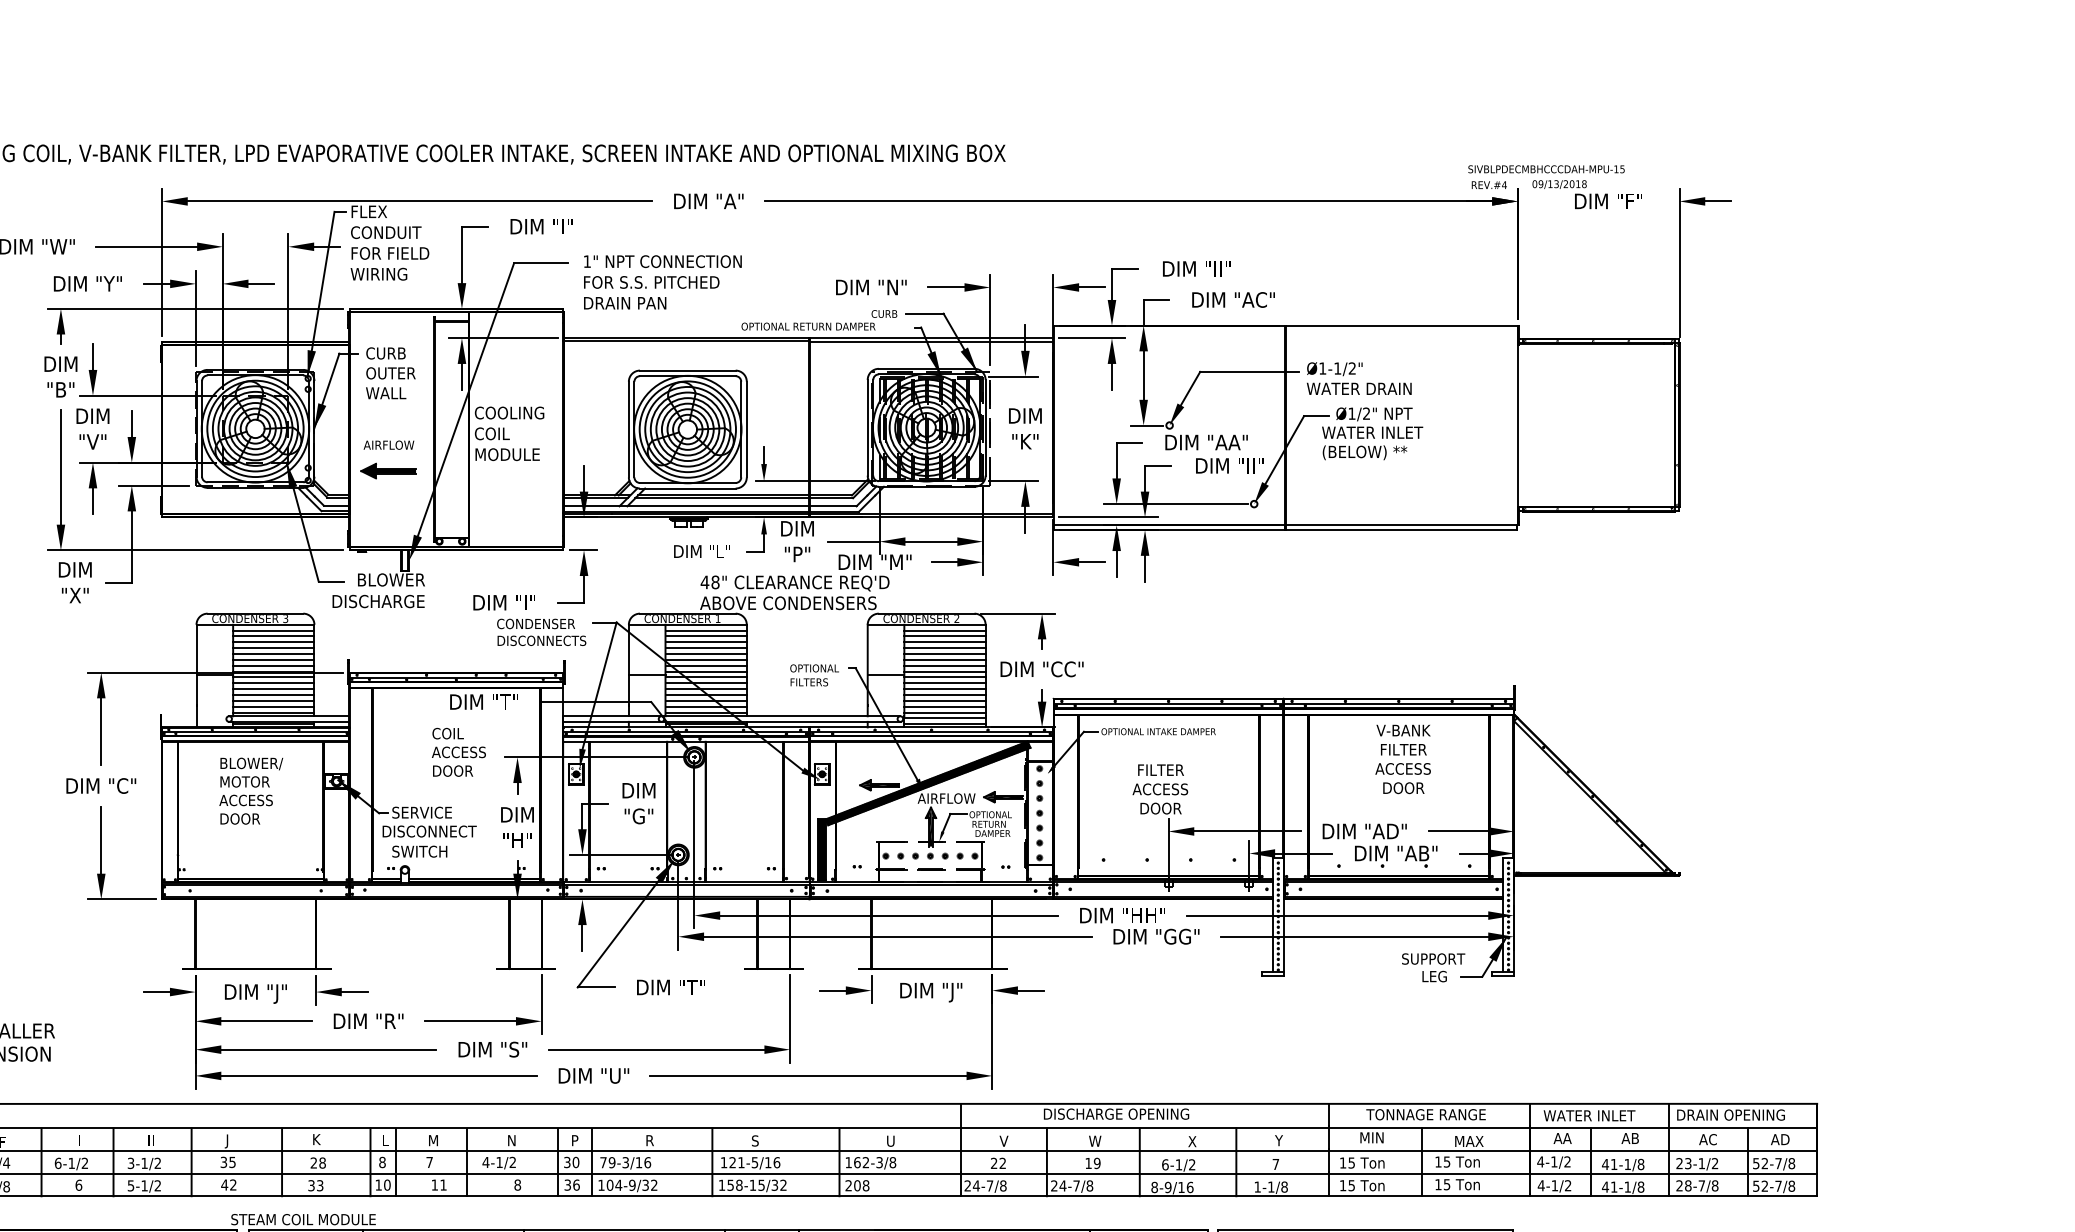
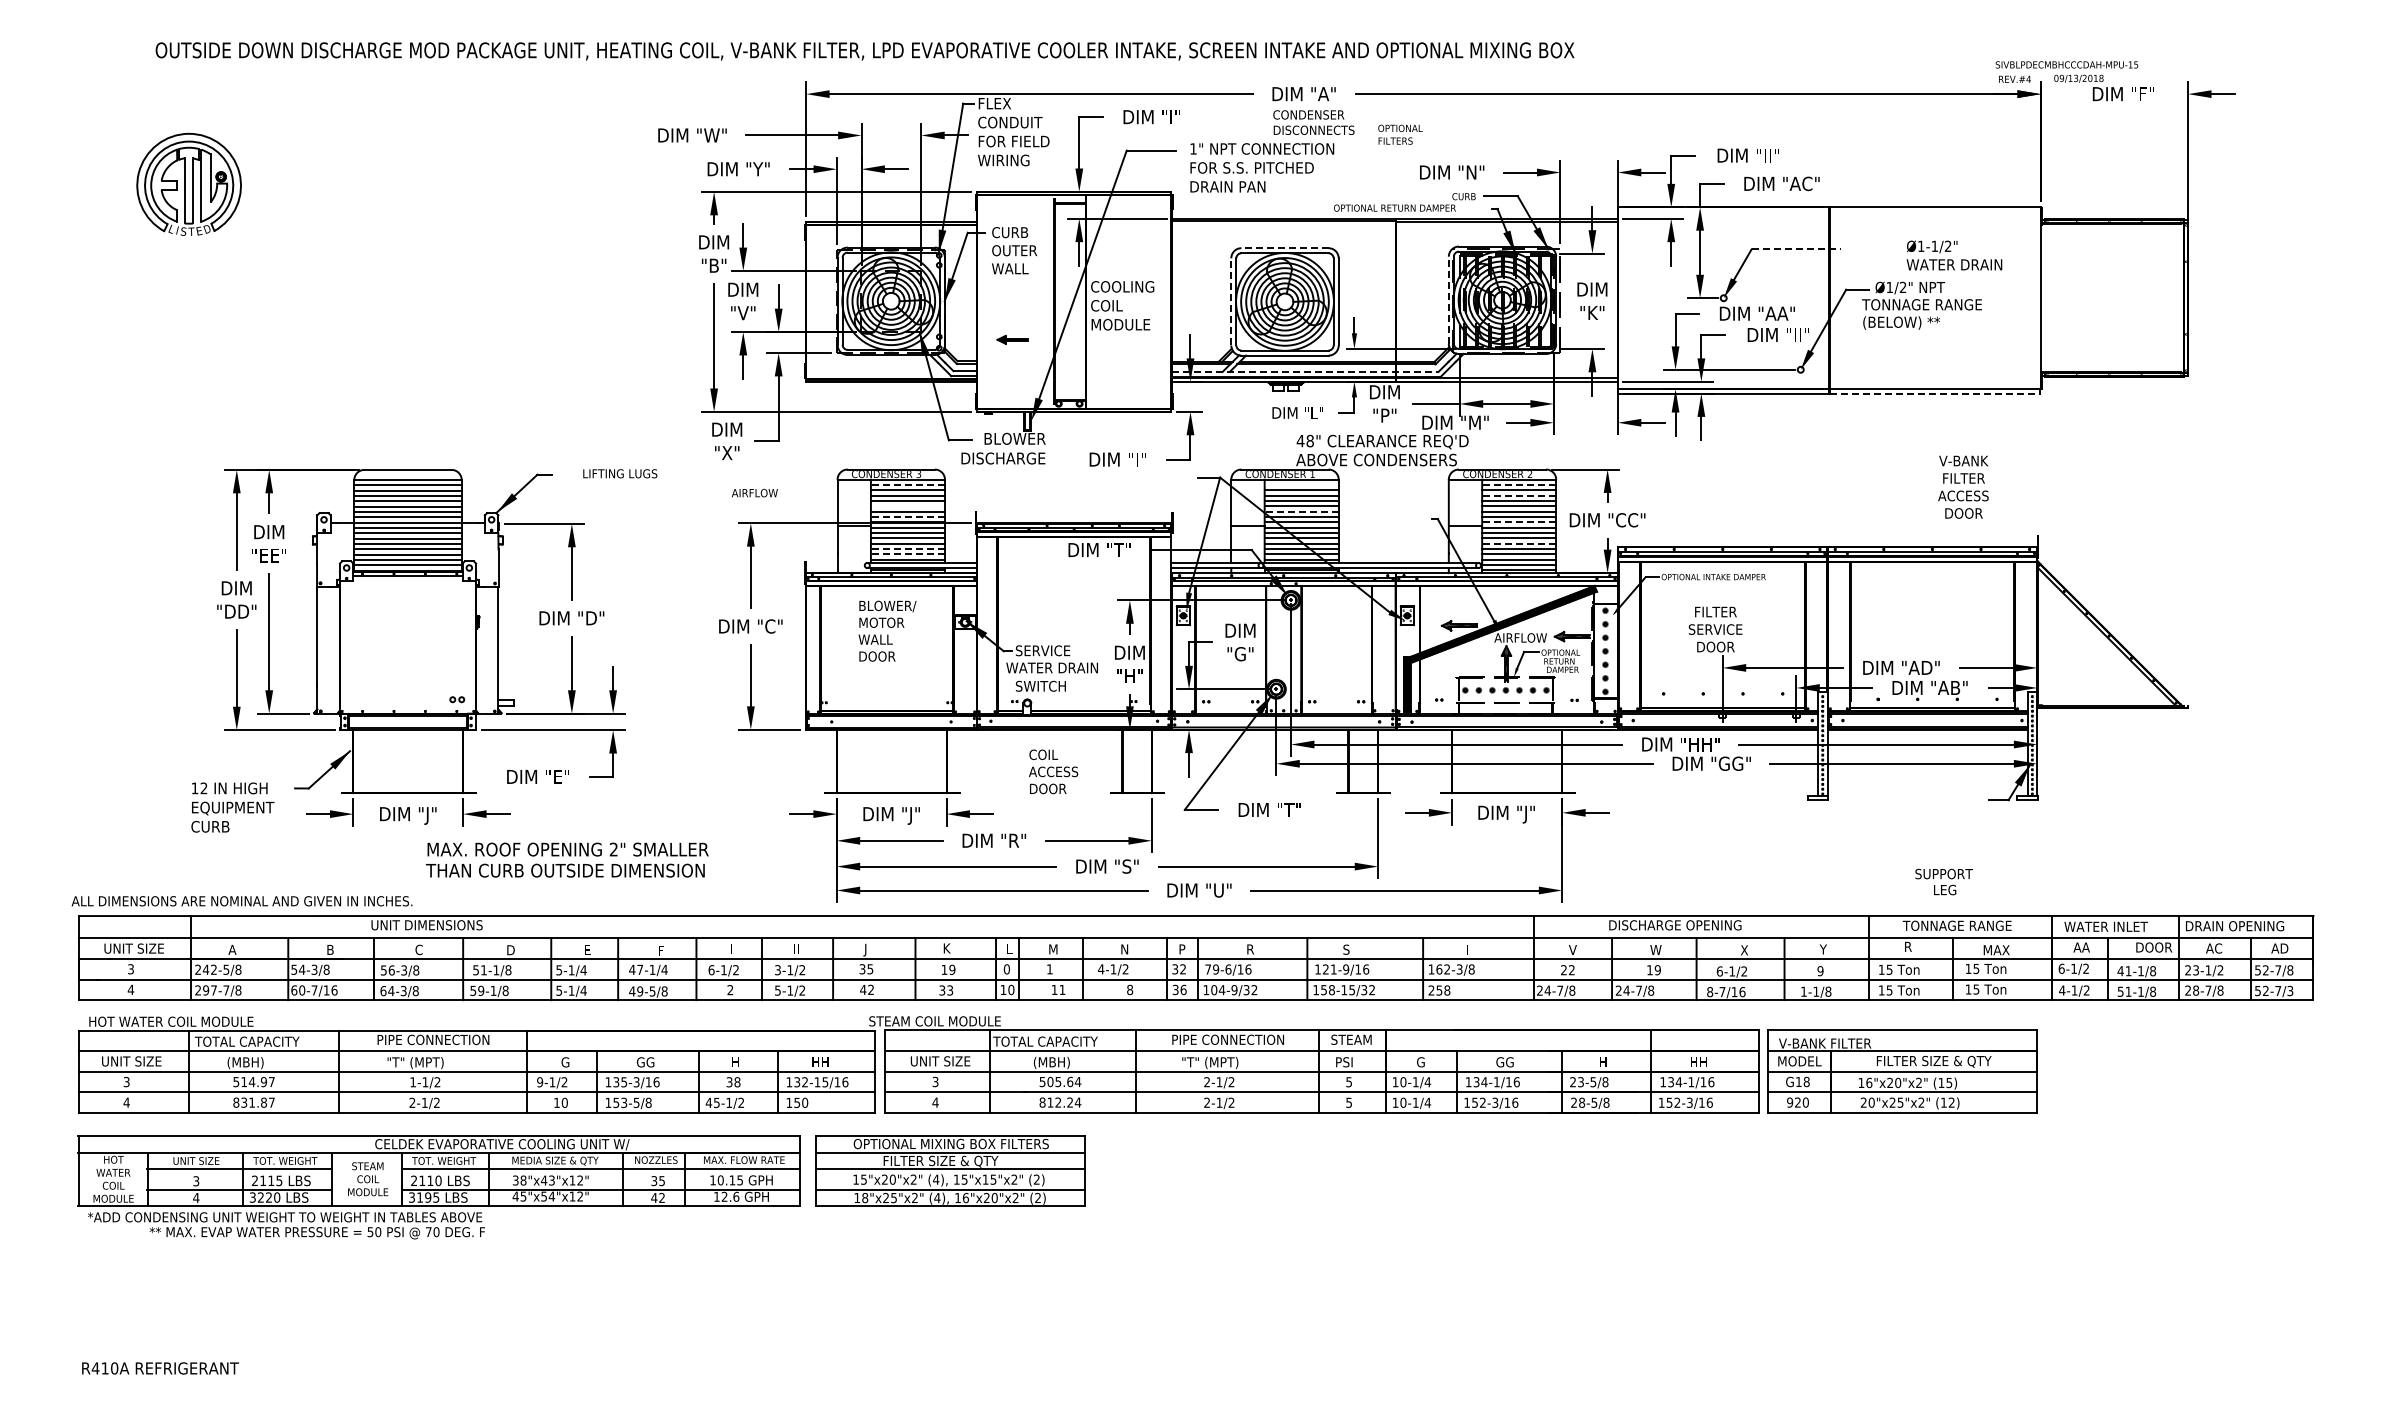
line: (688, 370) -> (1285, 248), solid -> dashed
line: (1249, 372) -> (1796, 249), solid -> dashed
text: (1359, 378) -> (1954, 255), moved
line: (867, 428) -> (1448, 300), solid -> dashed
line: (629, 429) -> (1231, 301), solid -> dashed
text: (1386, 432) -> (1921, 304), WATER INLET -> TONNAGE RANGE
text: (388, 445) -> (754, 493), moved
part: (388, 470) -> (1012, 339), size x0.6
line: (710, 505) -> (1305, 371), solid -> dashed
line: (1402, 530) -> (1935, 393), solid -> dashed
line: (273, 631) -> (907, 485), solid -> dashed
line: (705, 631) -> (1301, 485), removed
line: (944, 631) -> (1518, 485), solid -> dashed
text: (541, 632) -> (1313, 122), moved
line: (944, 642) -> (1518, 495), solid -> dashed
line: (273, 654) -> (907, 506), removed
line: (705, 659) -> (1301, 511), solid -> dashed
line: (273, 665) -> (907, 516), solid -> dashed
line: (944, 671) -> (1518, 522), solid -> dashed
text: (814, 675) -> (1400, 134), moved
line: (944, 694) -> (1518, 543), solid -> dashed
line: (273, 700) -> (907, 548), solid -> dashed
line: (273, 706) -> (907, 554), solid -> dashed
text: (458, 751) -> (1053, 771), moved
text: (1403, 758) -> (1963, 486), moved
text: (1160, 789) -> (1715, 629), ACCESS -> SERVICE
text: (245, 800) -> (882, 639), ACCESS -> WALL
text: (431, 831) -> (1051, 667), DISCONNECT -> WATER DRAIN
text: (1432, 967) -> (1943, 881), moved
text: (1371, 1137) -> (1907, 946), MIN -> R
text: (1641, 1138) -> (2153, 947), AB -> DOOR
text: (890, 1141) -> (1469, 950), U -> I
text: (1540, 1161) -> (2061, 968), 4-1/2 -> 6-1/2
text: (318, 1162) -> (948, 969), 28 -> 19
text: (382, 1162) -> (1006, 969), 8 -> 0
text: (429, 1162) -> (1049, 969), 7 -> 1
text: (576, 1162) -> (1183, 969), 30 -> 32
text: (625, 1162) -> (1228, 969), 79-3/16 -> 79-6/16
text: (755, 1162) -> (1346, 969), 121-5/16 -> 121-9/16
text: (1275, 1164) -> (1820, 971), 7 -> 9
text: (78, 1185) -> (730, 990), 6 -> 2
text: (857, 1185) -> (1439, 990), 208 -> 258
text: (1605, 1186) -> (2120, 991), 41-1/8 -> 51-1/8
text: (1791, 1186) -> (2290, 991), 52-7/8 -> 52-7/3
text: (1168, 1187) -> (1722, 992), 8-9/16 -> 8-7/16

